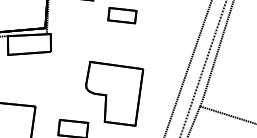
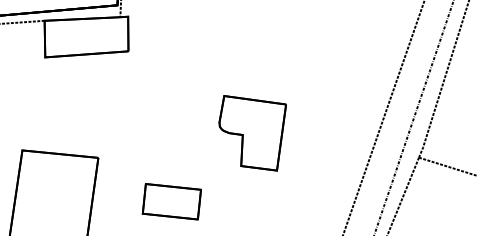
part: (114, 93) -> (252, 132), size x0.6

